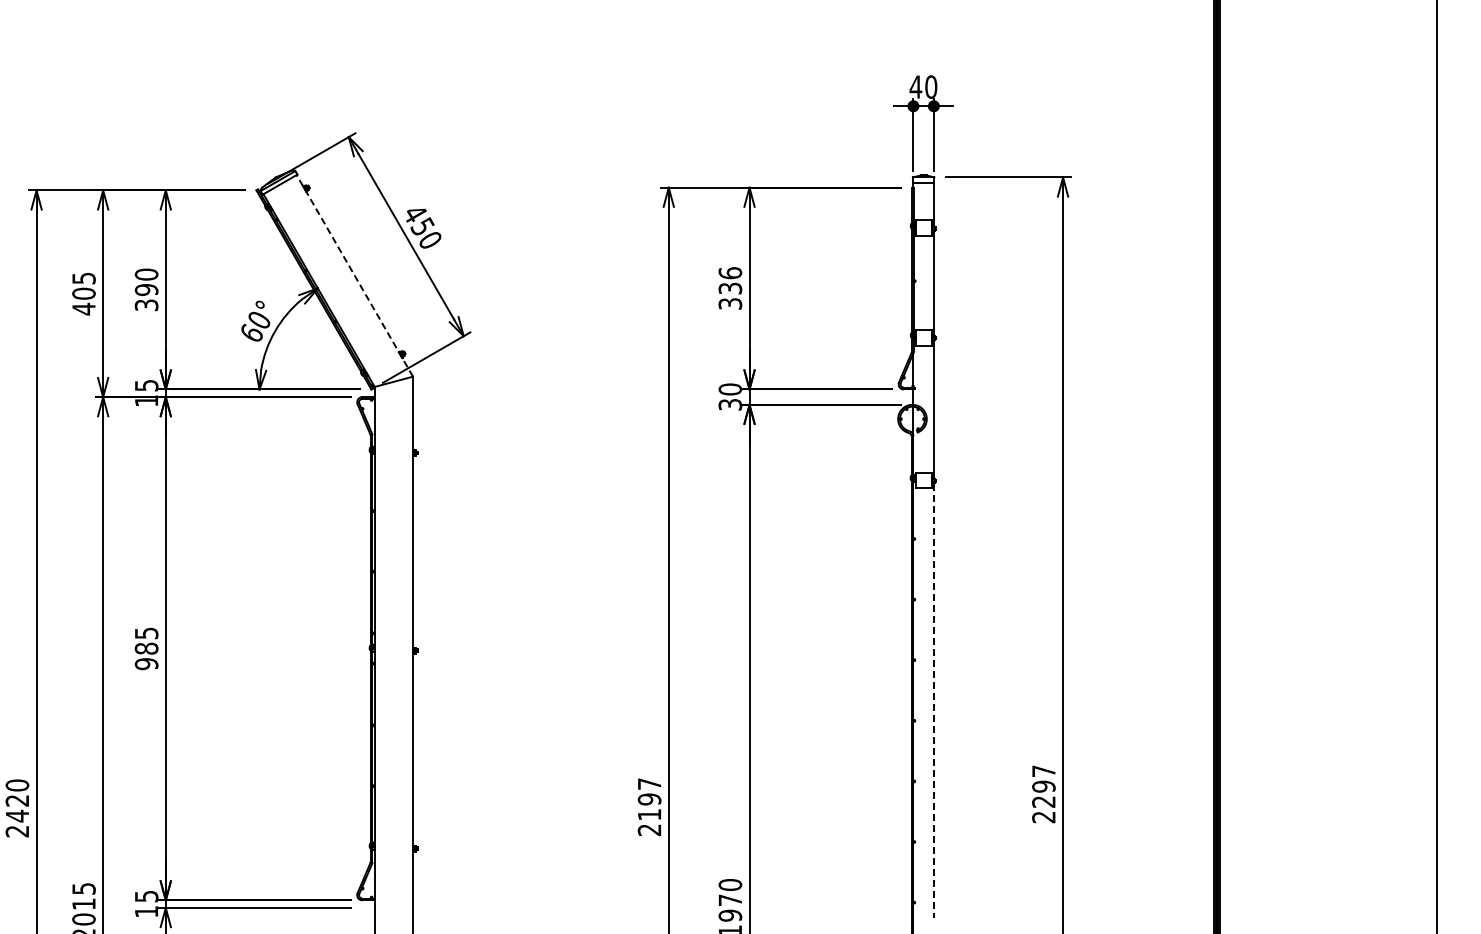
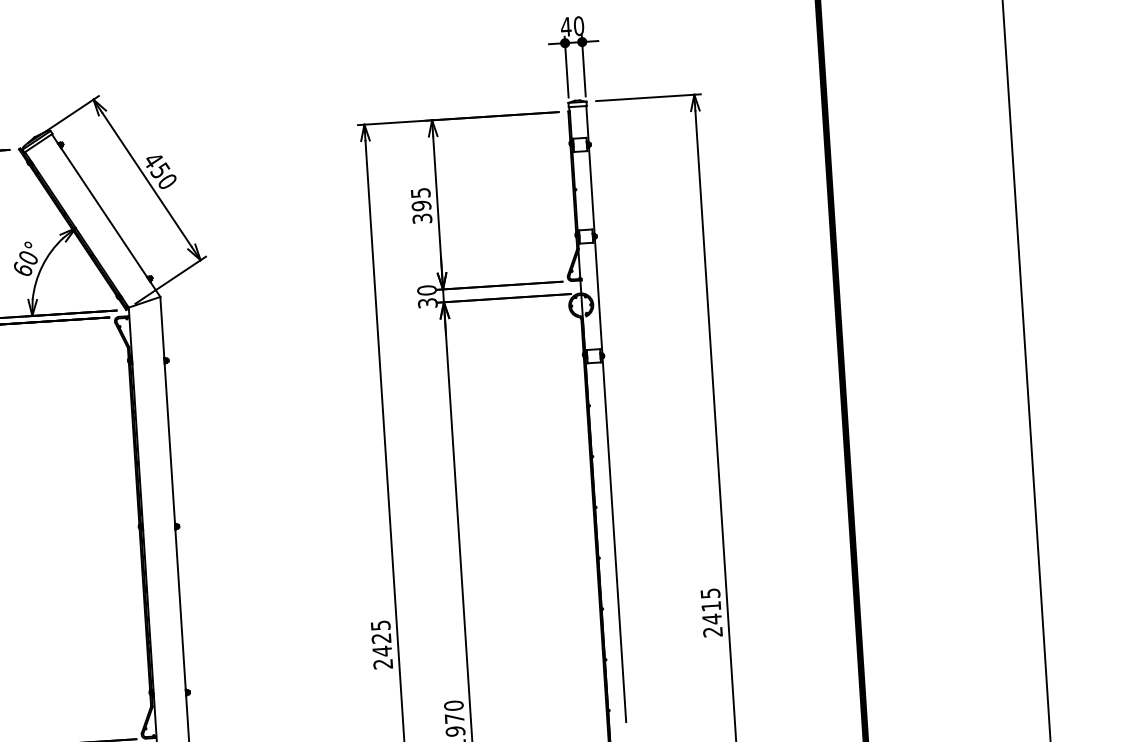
line: (354, 275) -> (105, 215), dashed -> solid
text: (730, 280) -> (421, 199), 336 -> 395
line: (933, 700) -> (614, 540), dashed -> solid
text: (1043, 786) -> (710, 606), 2297 -> 2415
text: (649, 799) -> (381, 638), 2197 -> 2425

